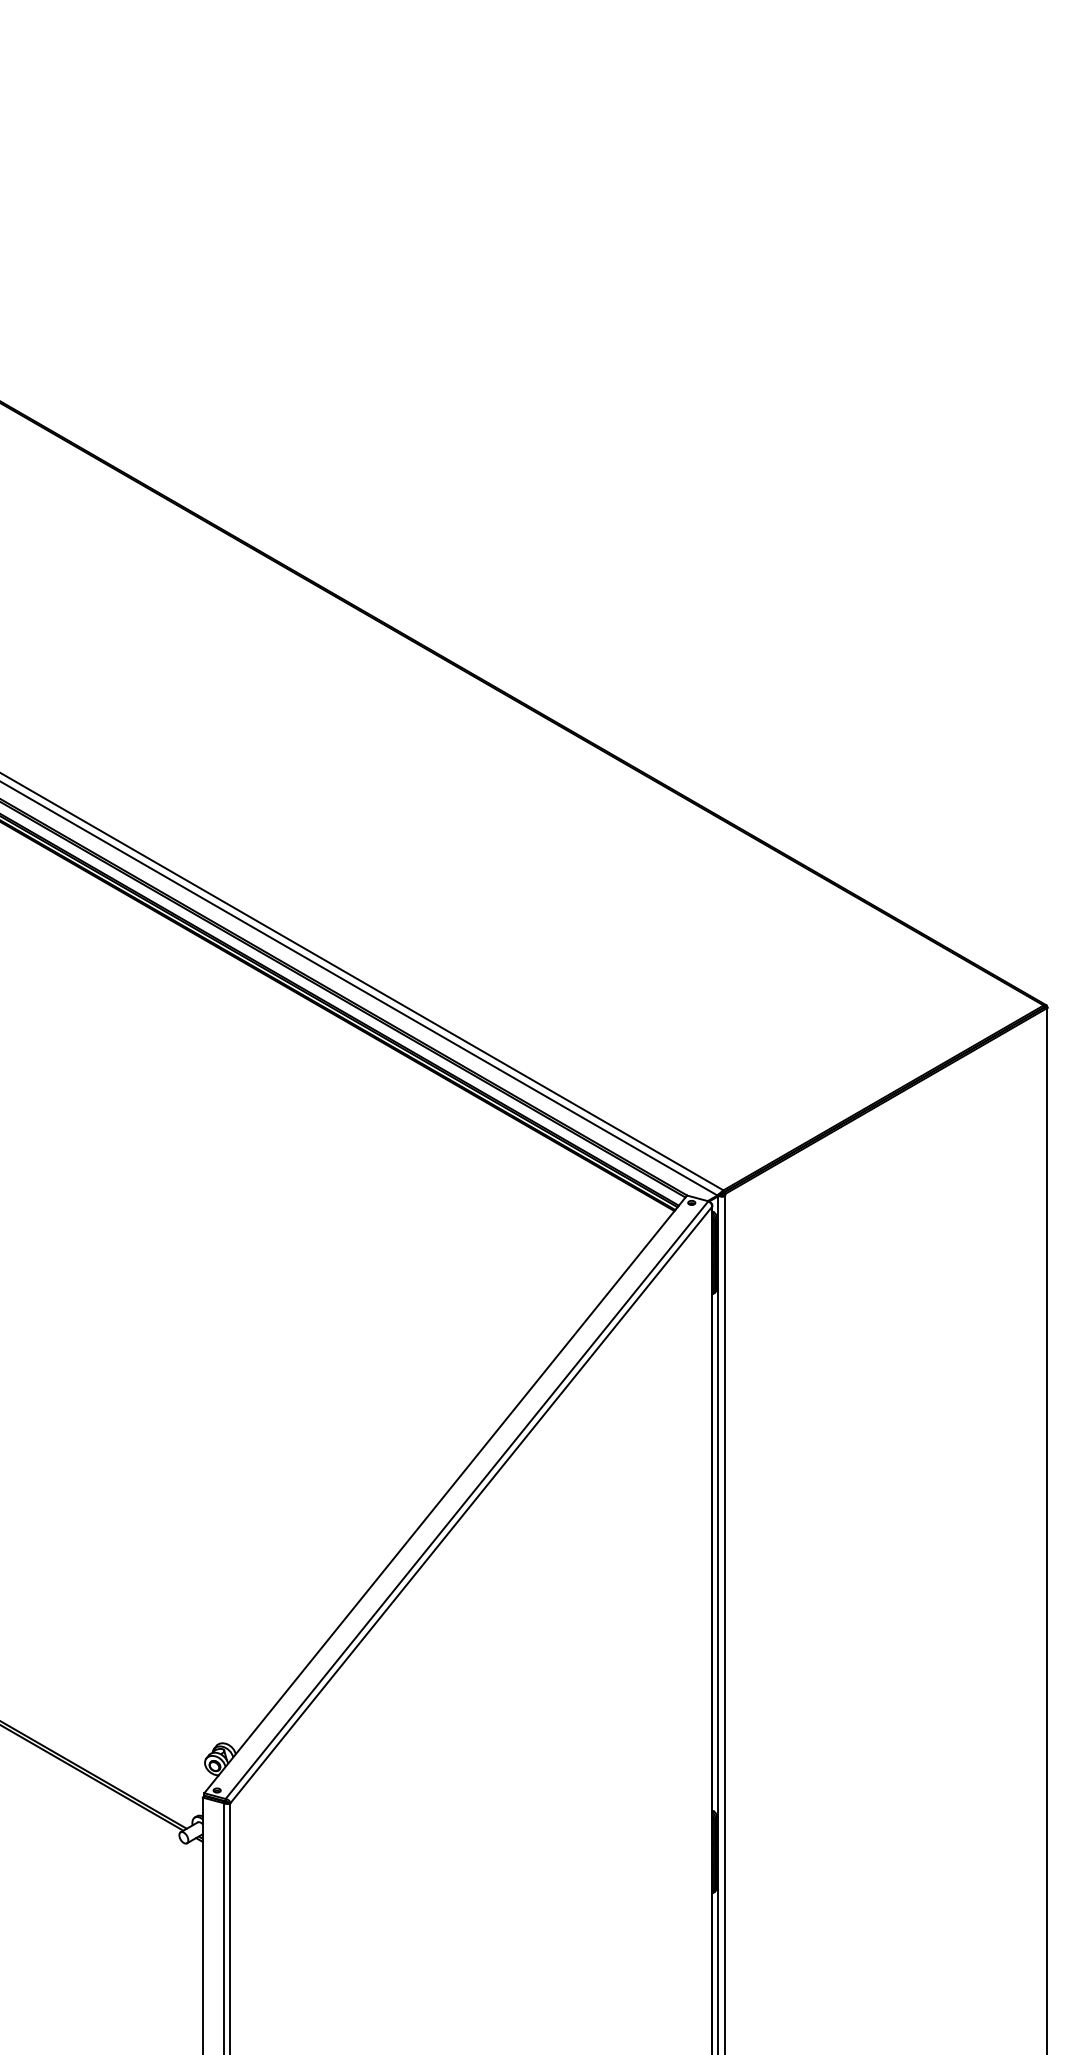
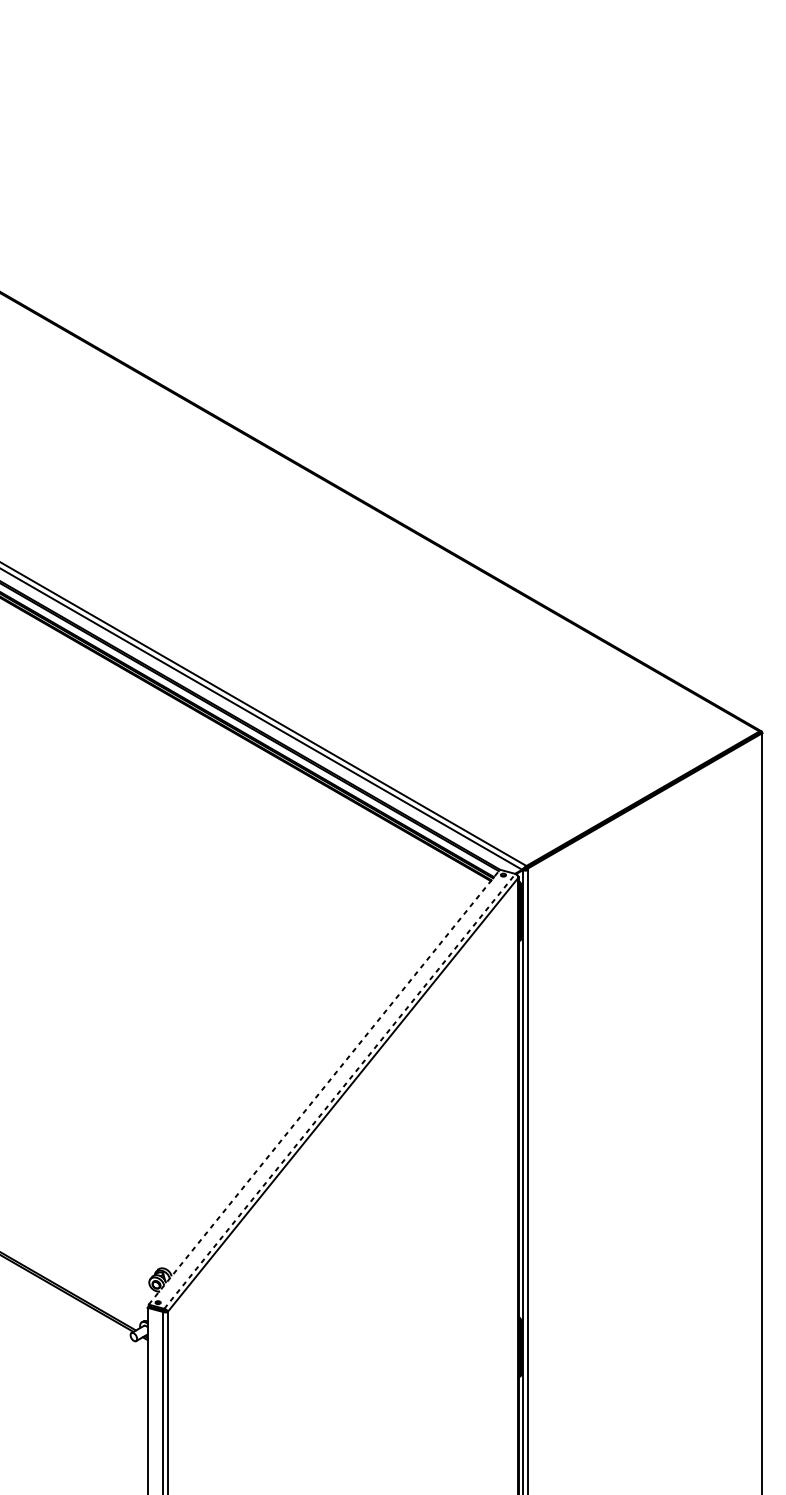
line: (446, 1493) -> (324, 1086), solid -> dashed
line: (467, 1499) -> (340, 1090), solid -> dashed

